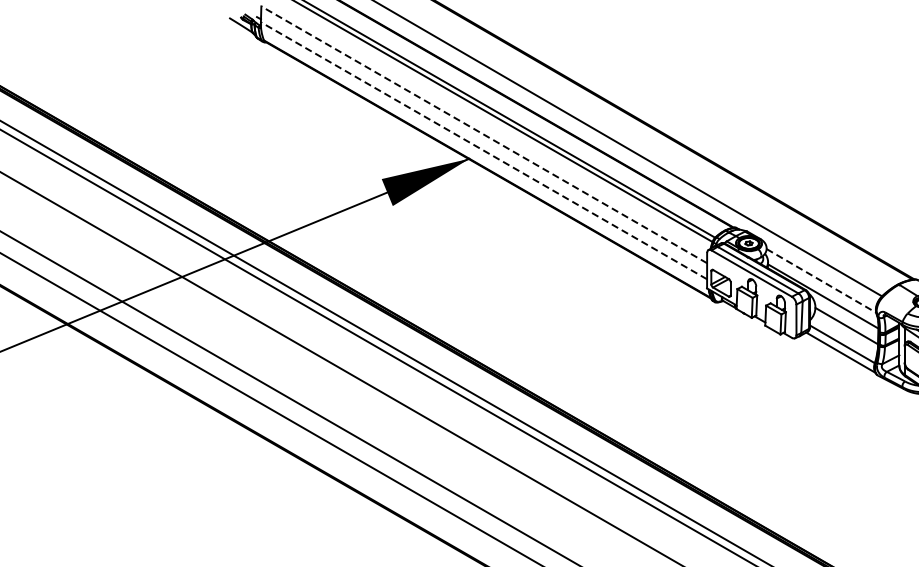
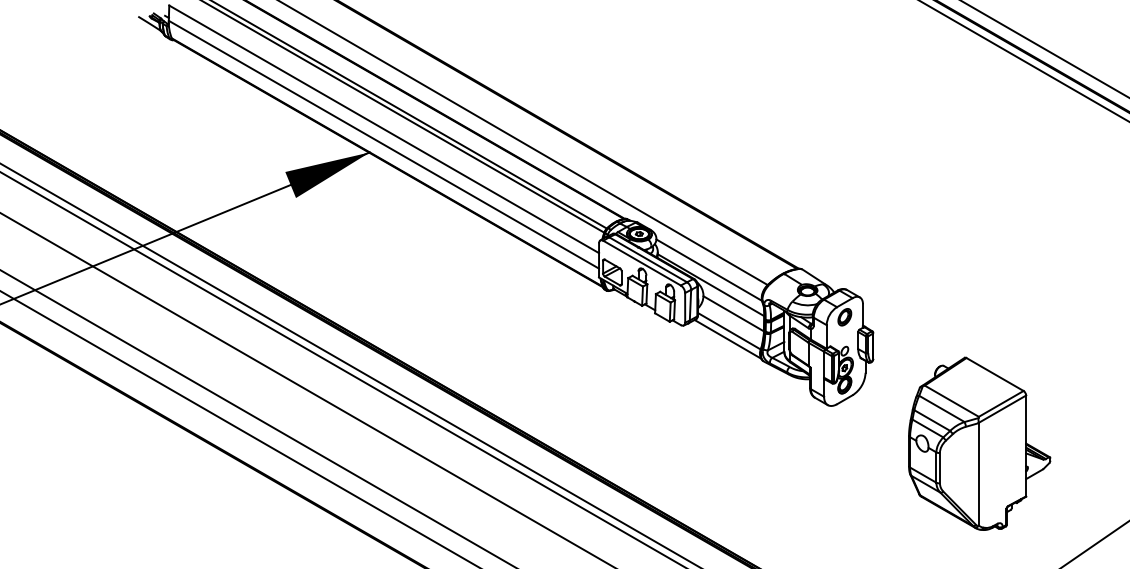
line: (483, 134) -> (383, 129), dashed -> solid
line: (483, 150) -> (383, 144), dashed -> solid
line: (821, 281) -> (709, 270), dashed -> solid

